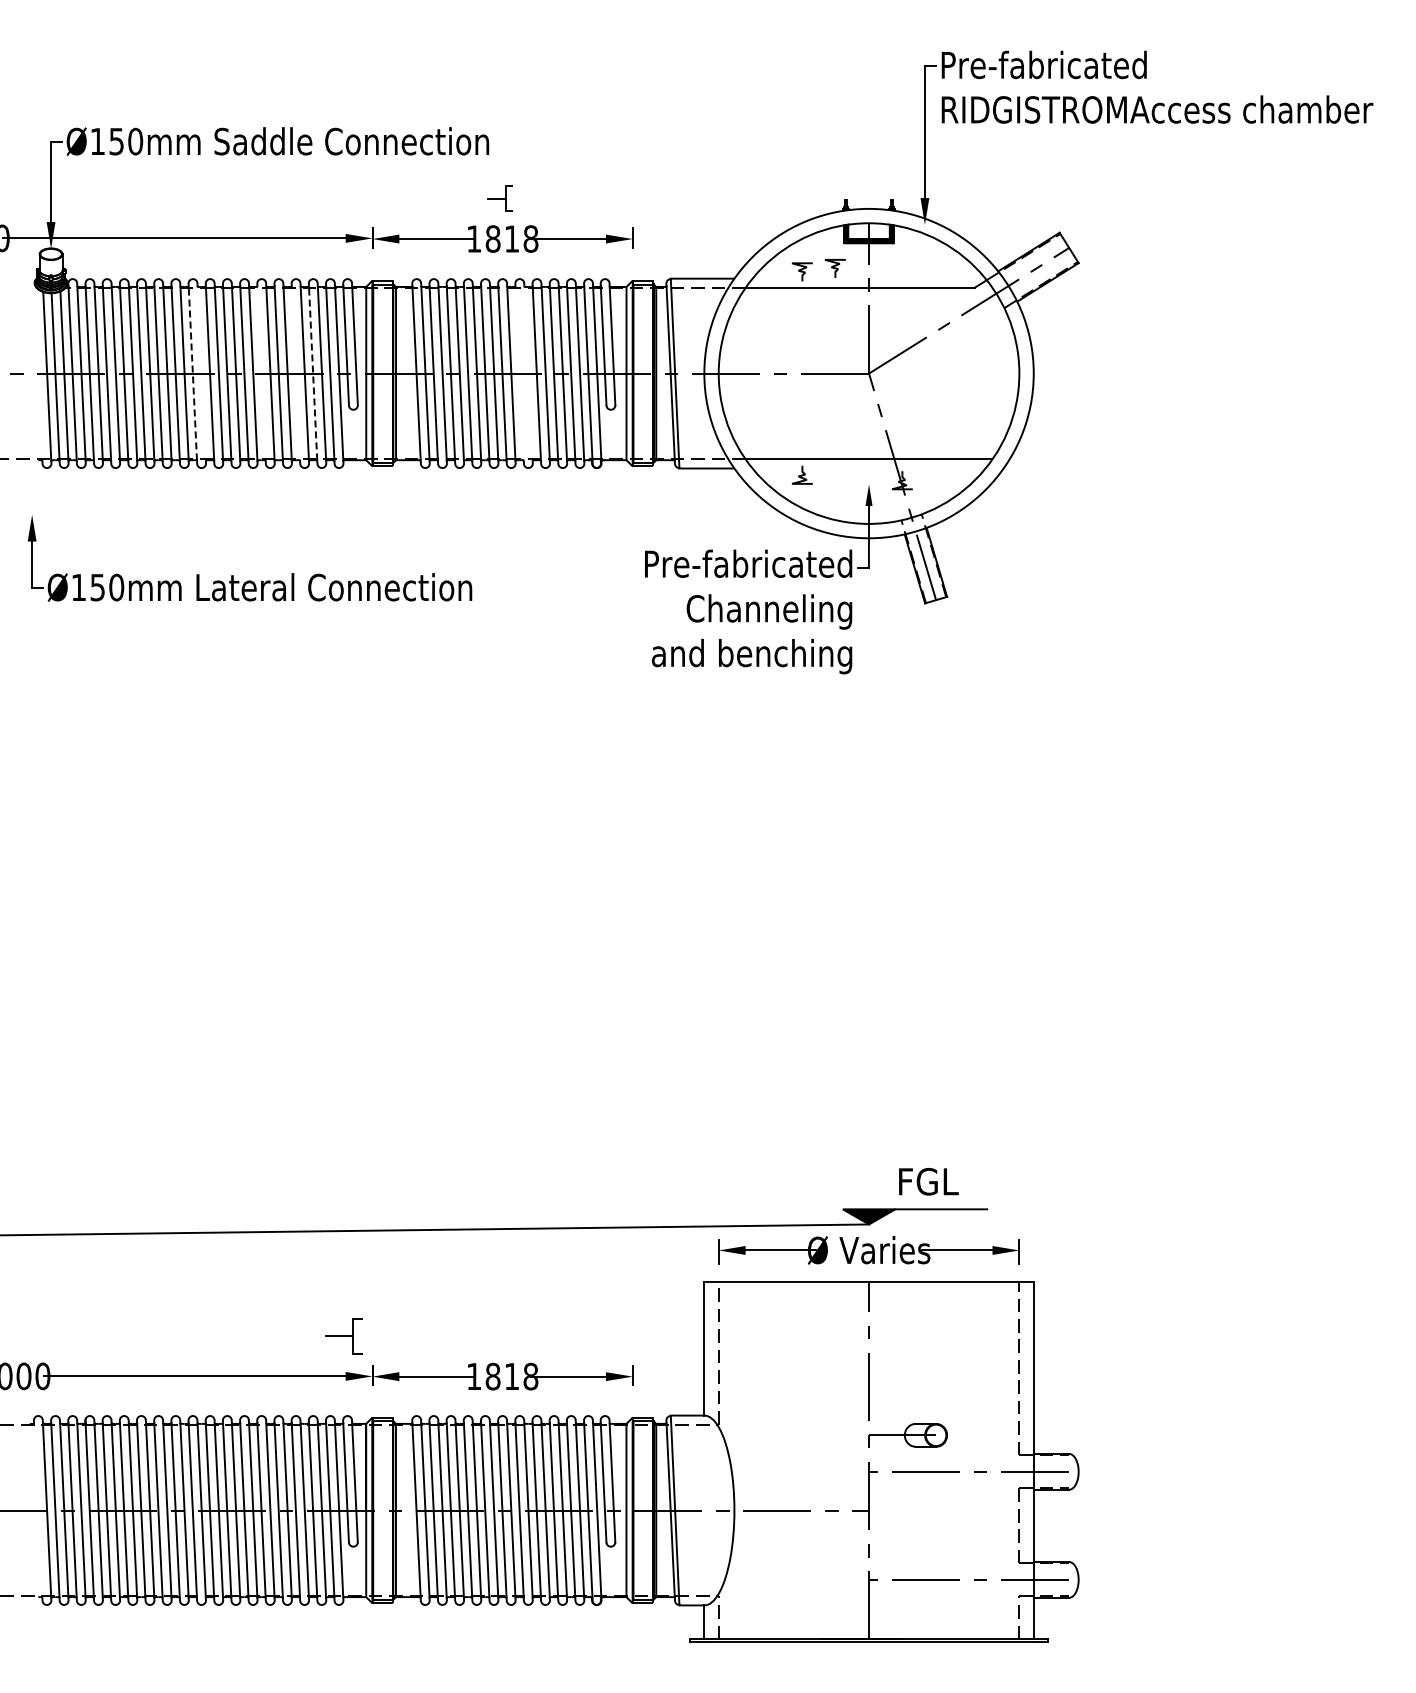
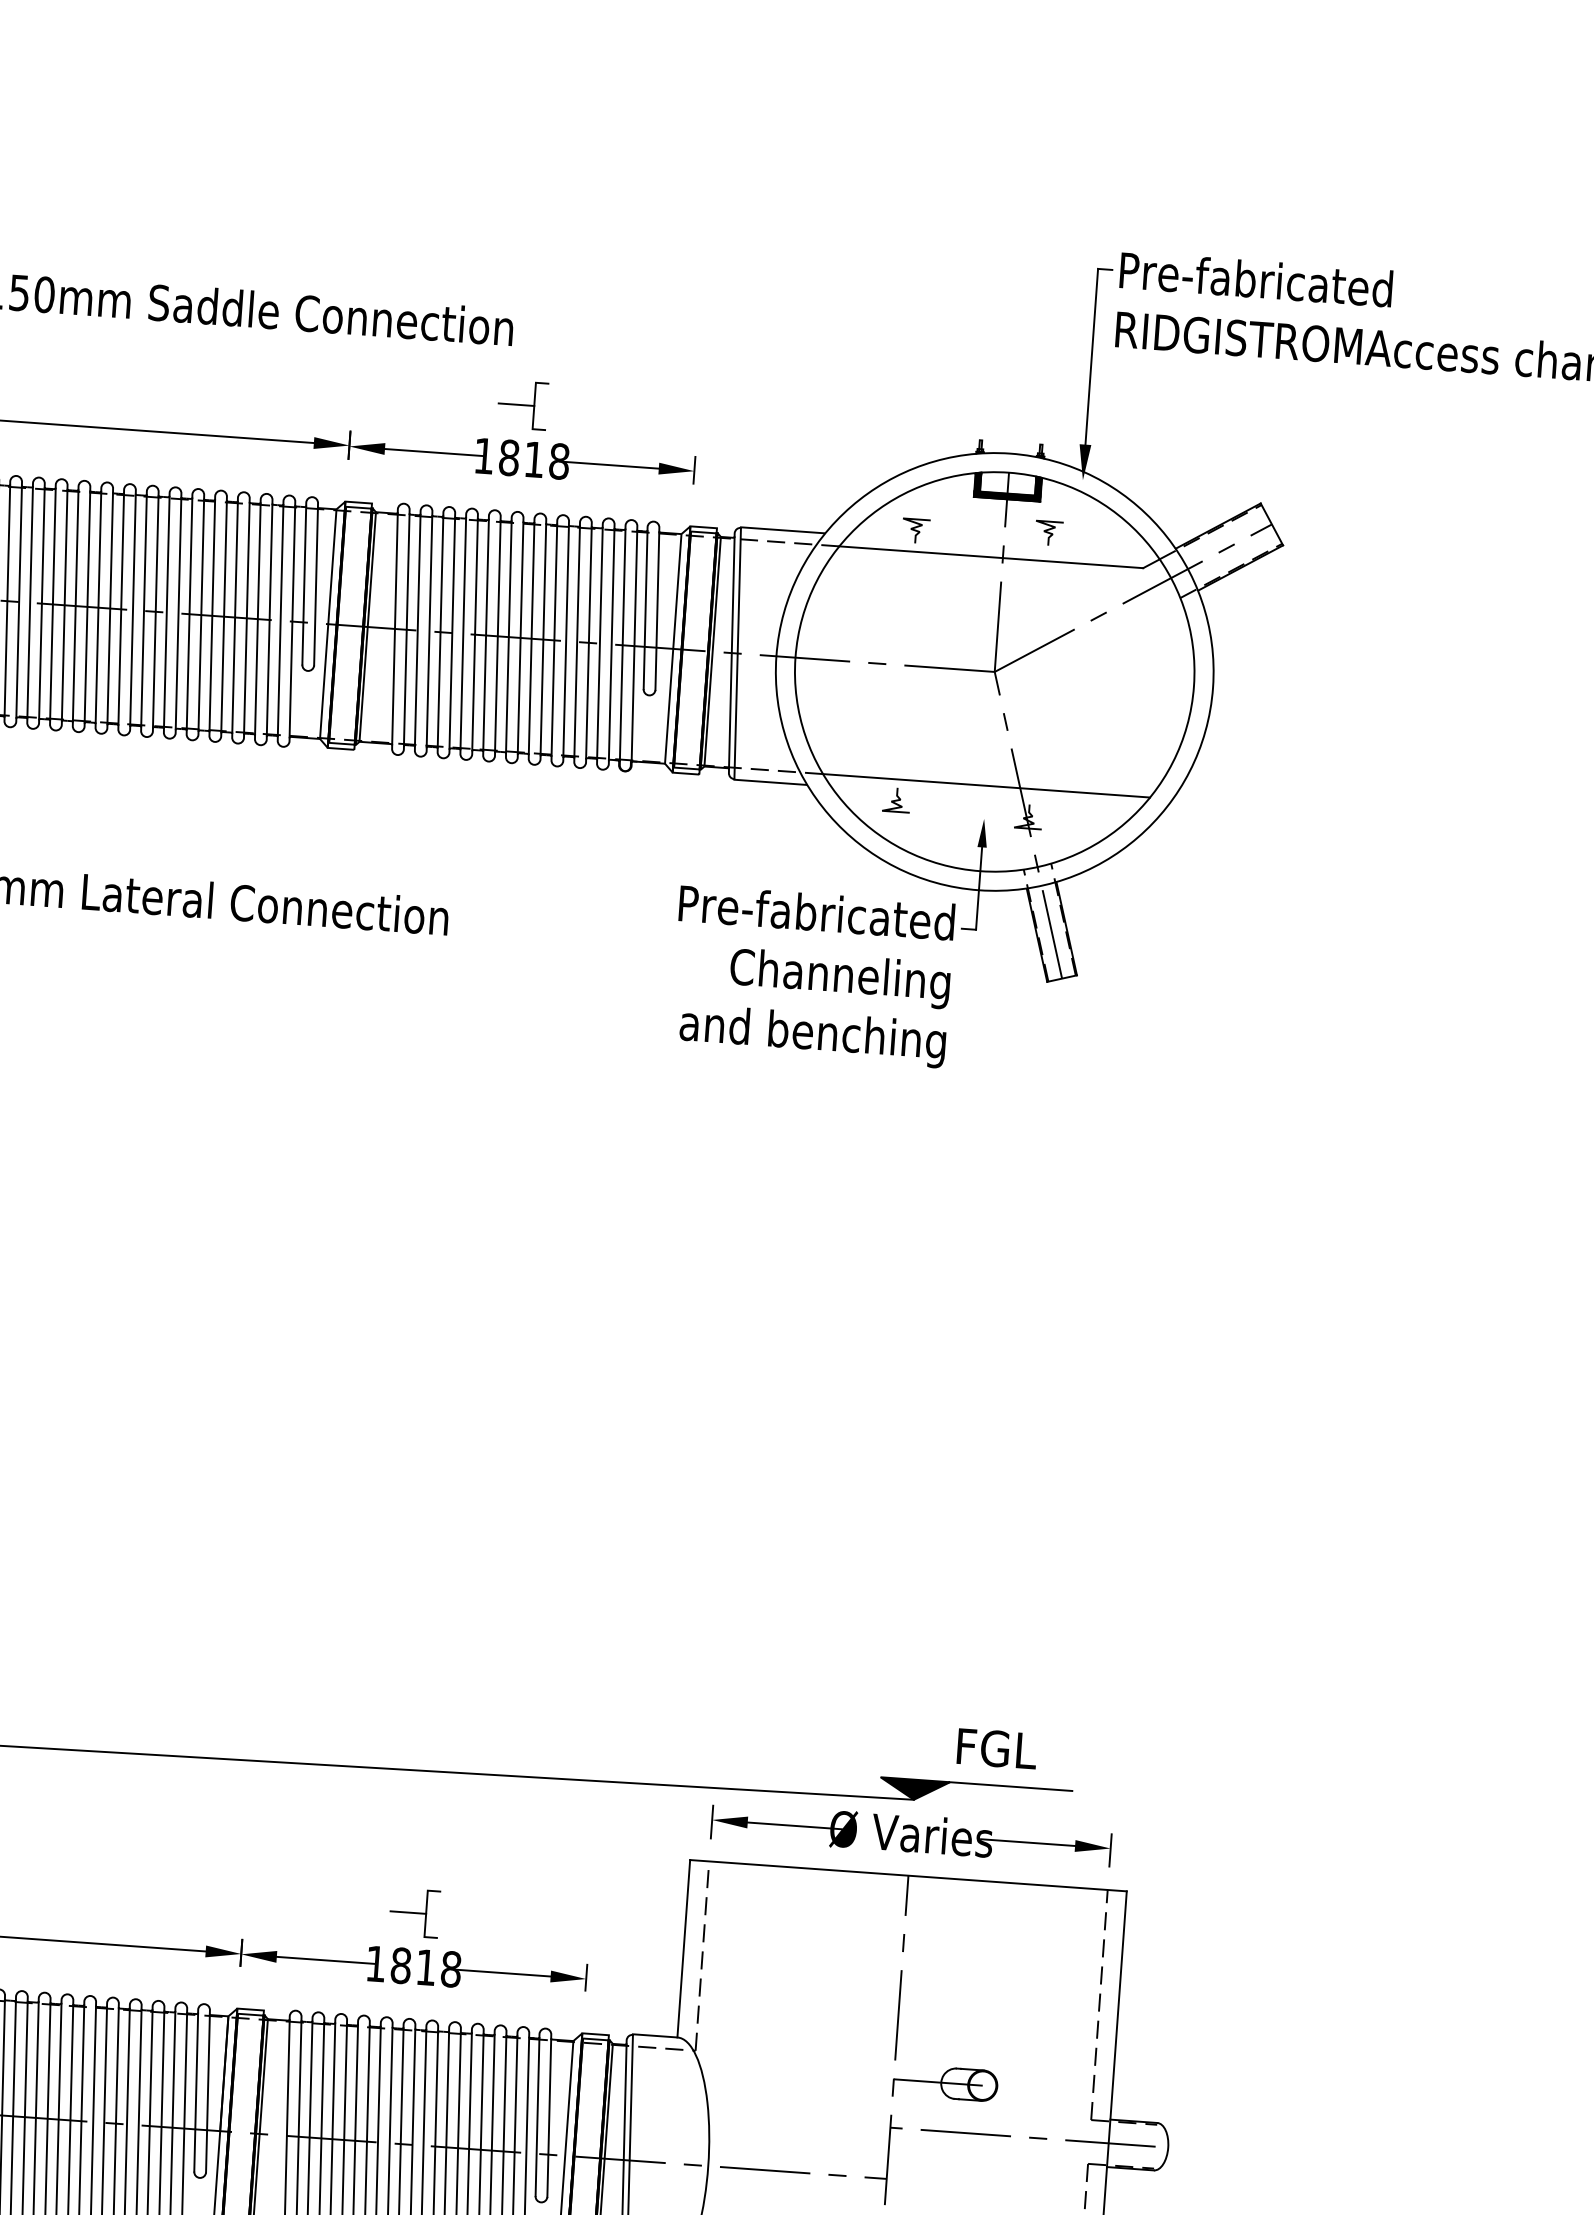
part: (499, 198) -> (521, 404), size x1.43
curve: (834, 268) -> (1047, 533), moved
line: (192, 372) -> (98, 606), dashed -> solid
line: (313, 372) -> (258, 617), dashed -> solid
line: (201, 373) -> (109, 608), added
line: (261, 373) -> (189, 614), added
line: (295, 373) -> (234, 617), added
line: (519, 373) -> (531, 638), added
line: (528, 373) -> (543, 639), added
part: (343, 1336) -> (413, 1913), moved

